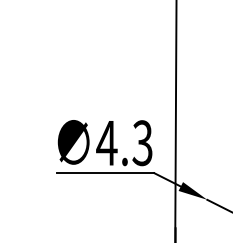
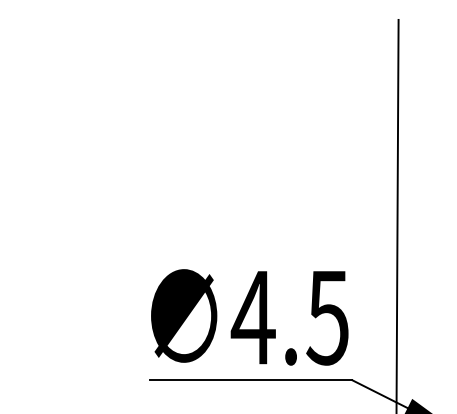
text: (142, 142) -> (327, 316), 4.3 -> 4.5

